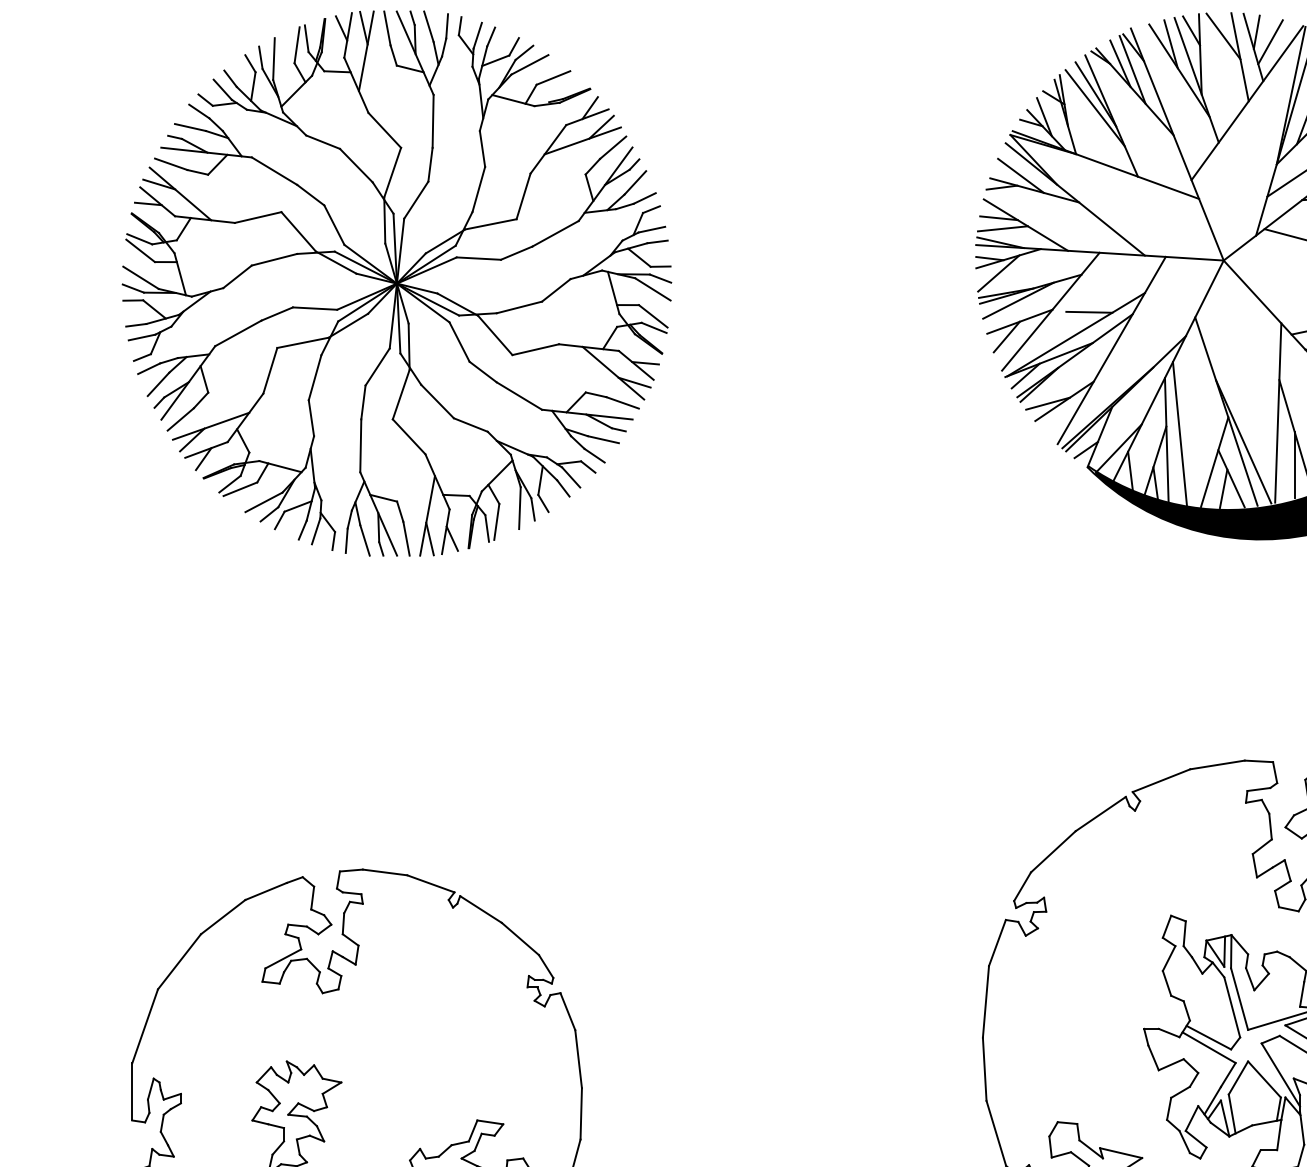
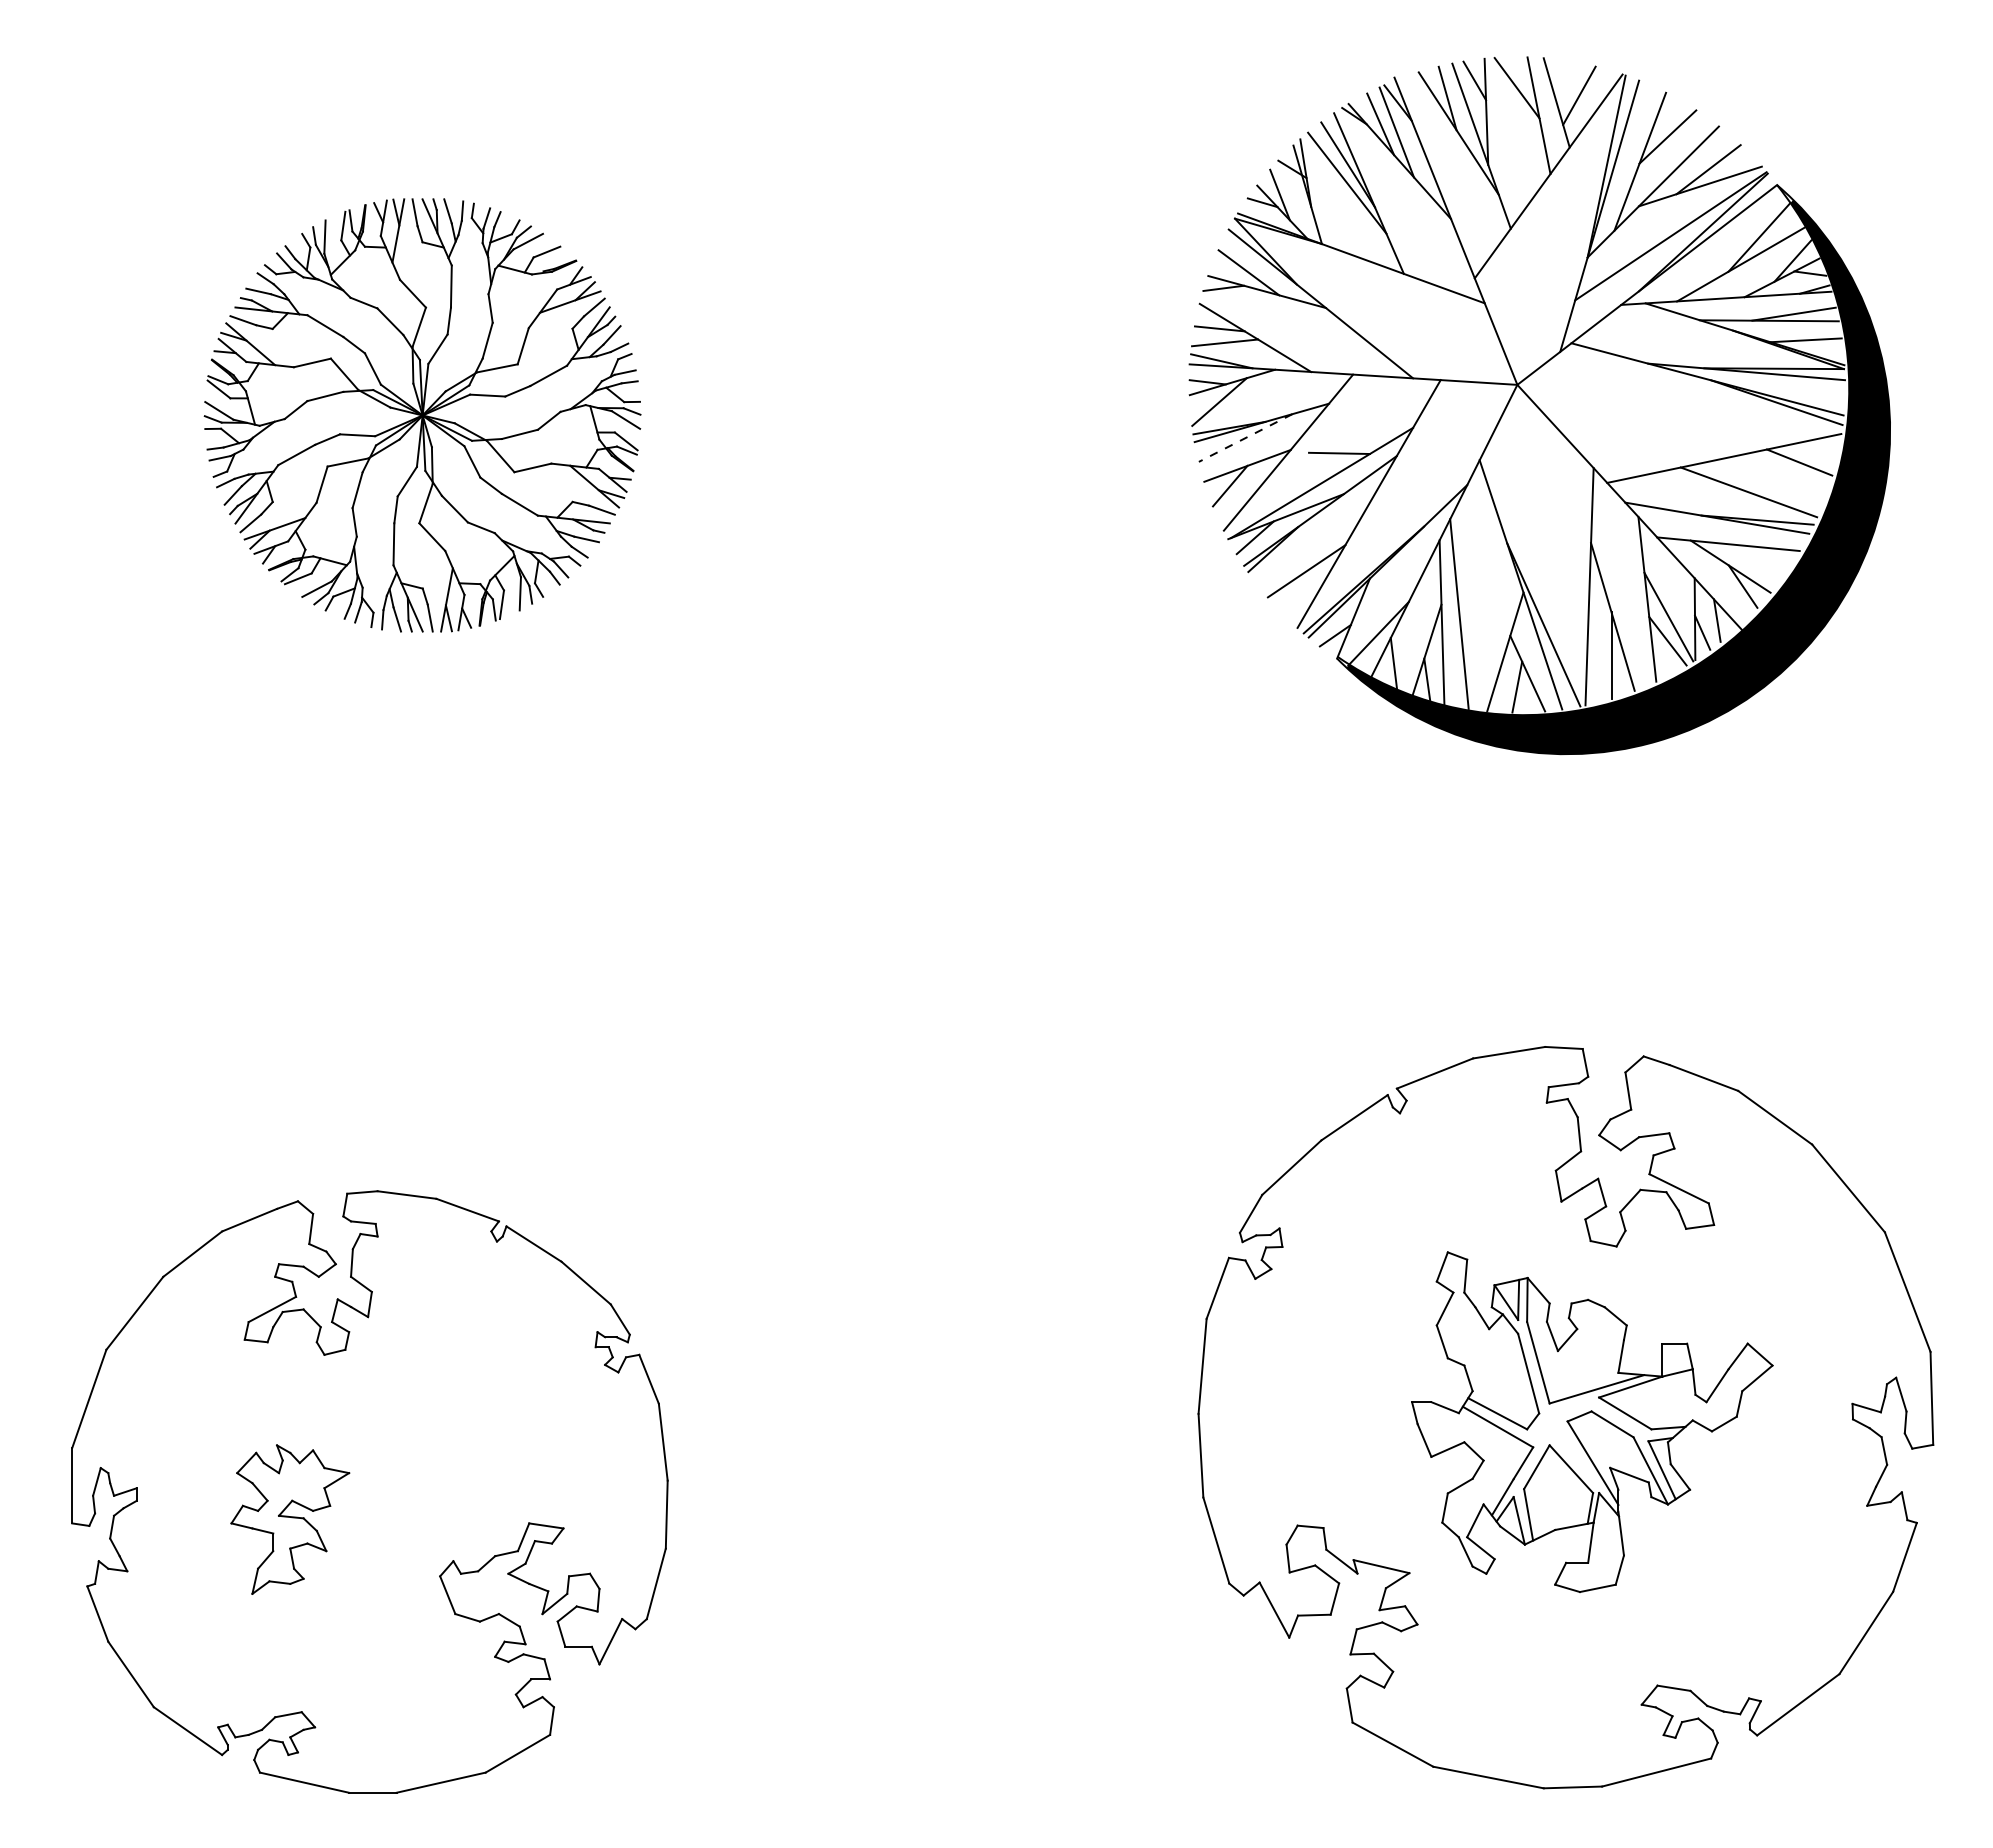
line: (1257, 32) -> (1561, 82), removed
part: (396, 283) -> (422, 415), size x0.6
line: (1018, 301) -> (1245, 438), solid -> dashed
line: (1047, 403) -> (1284, 574), removed

